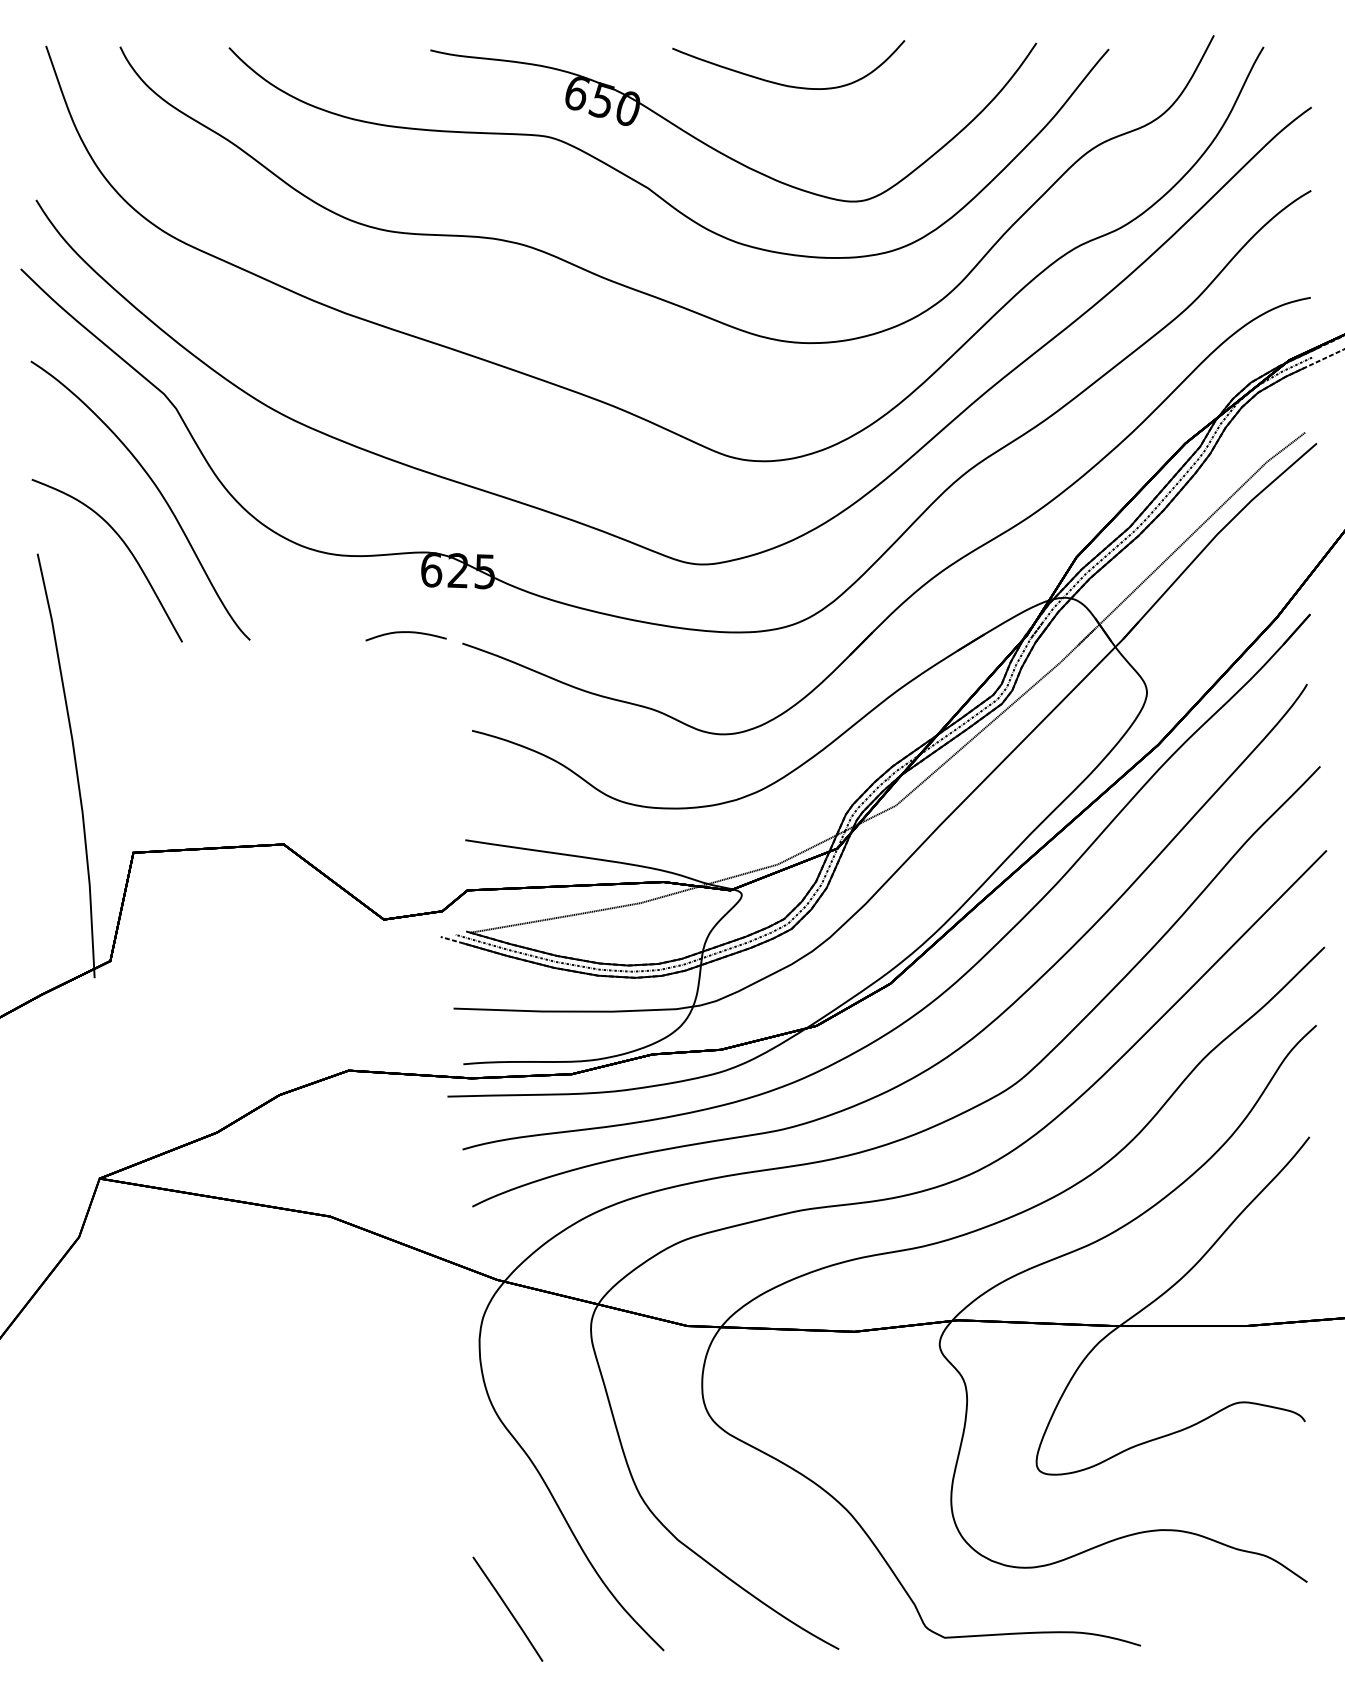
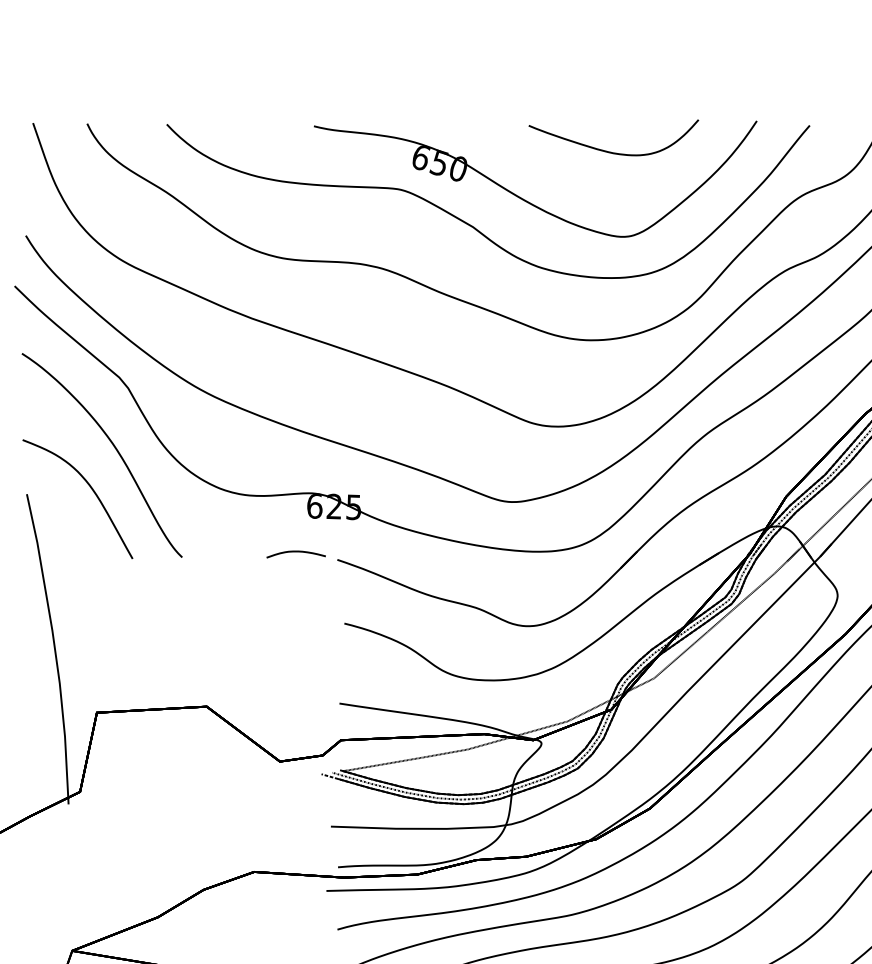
part: (785, 84) -> (611, 152), moved

